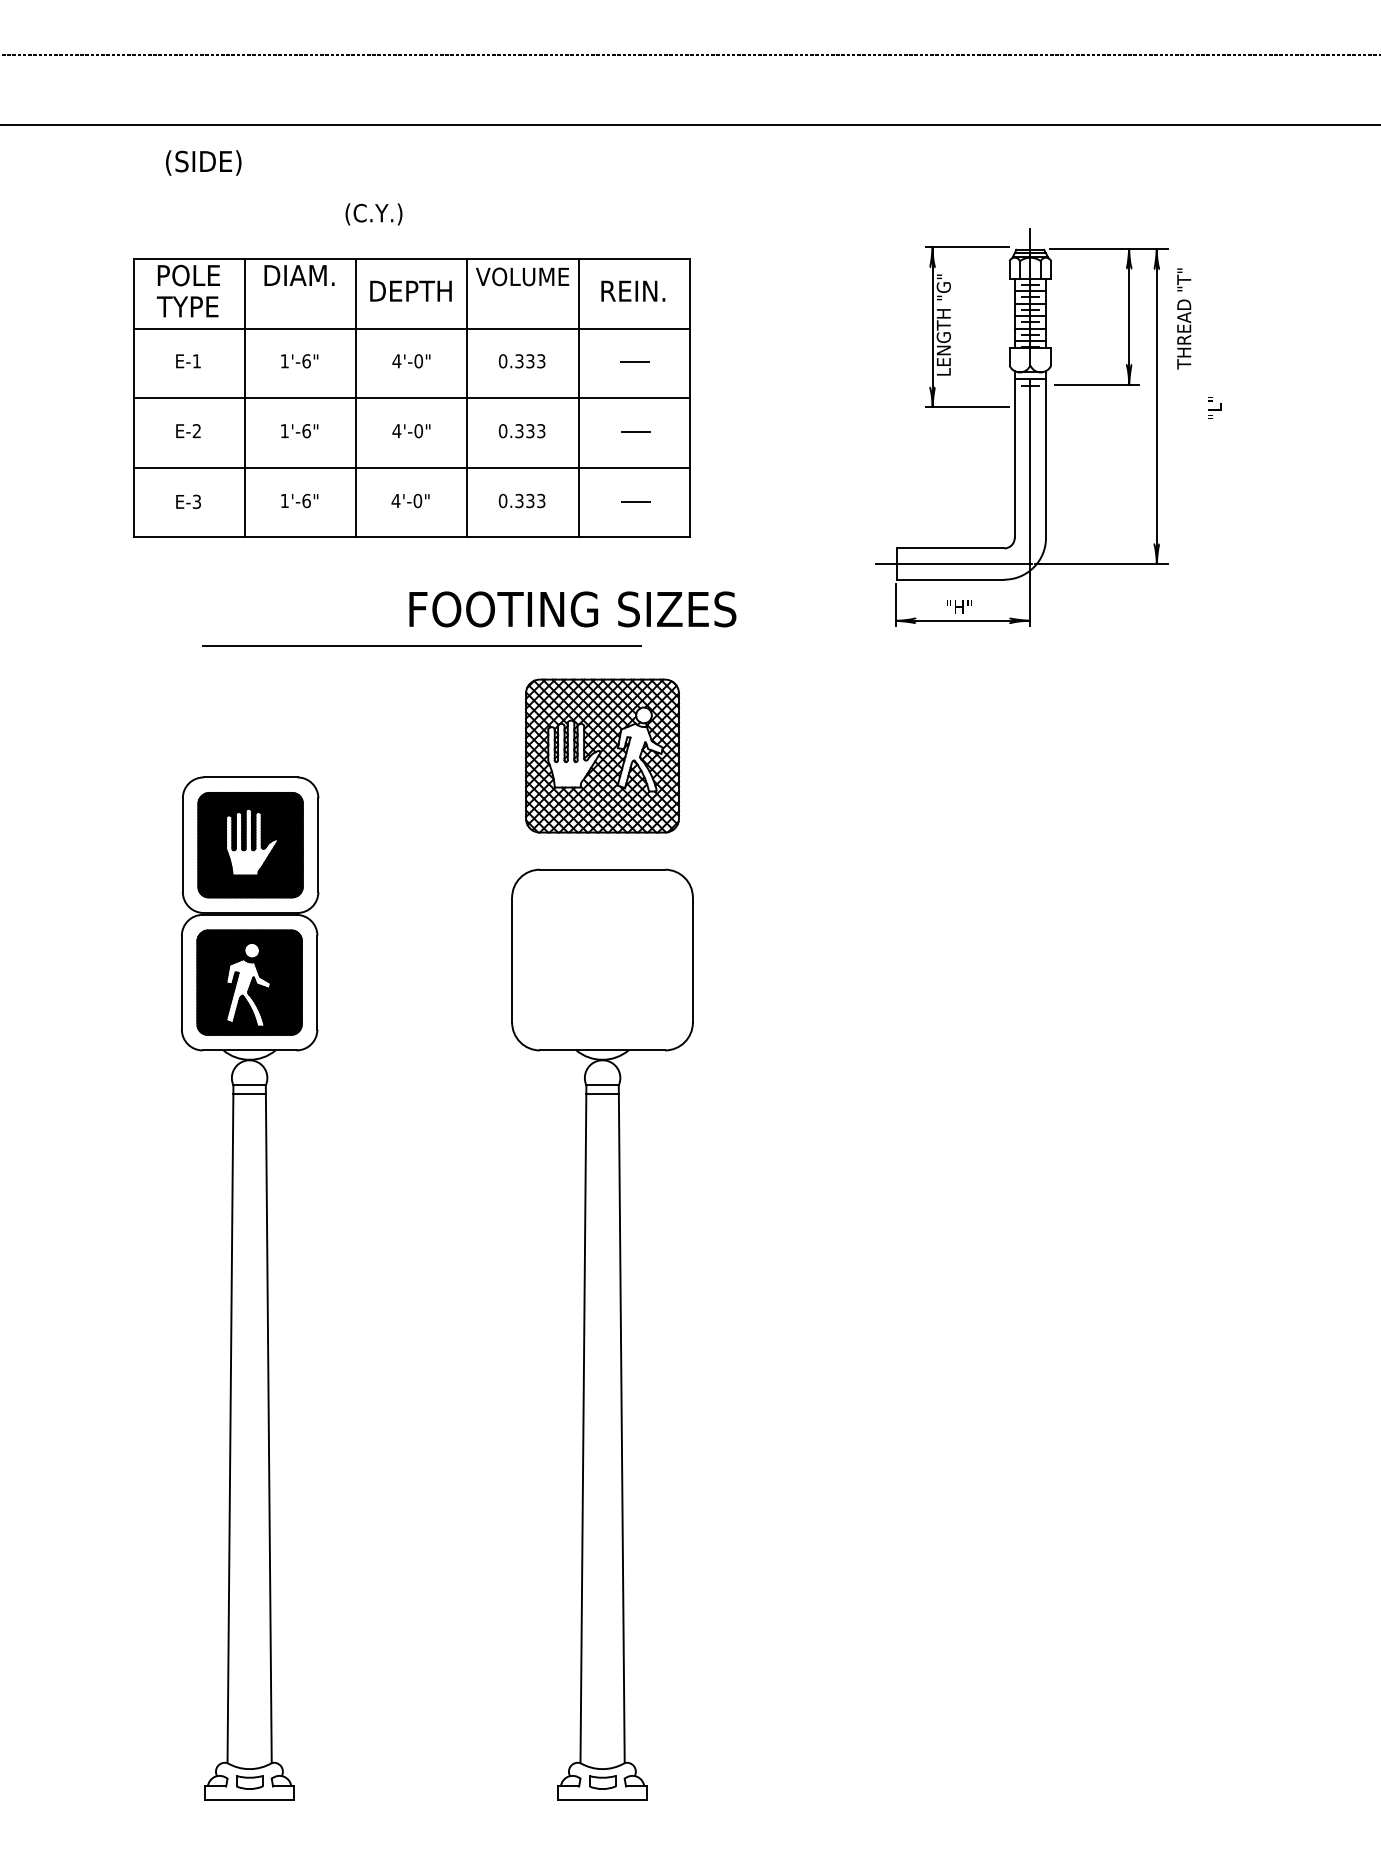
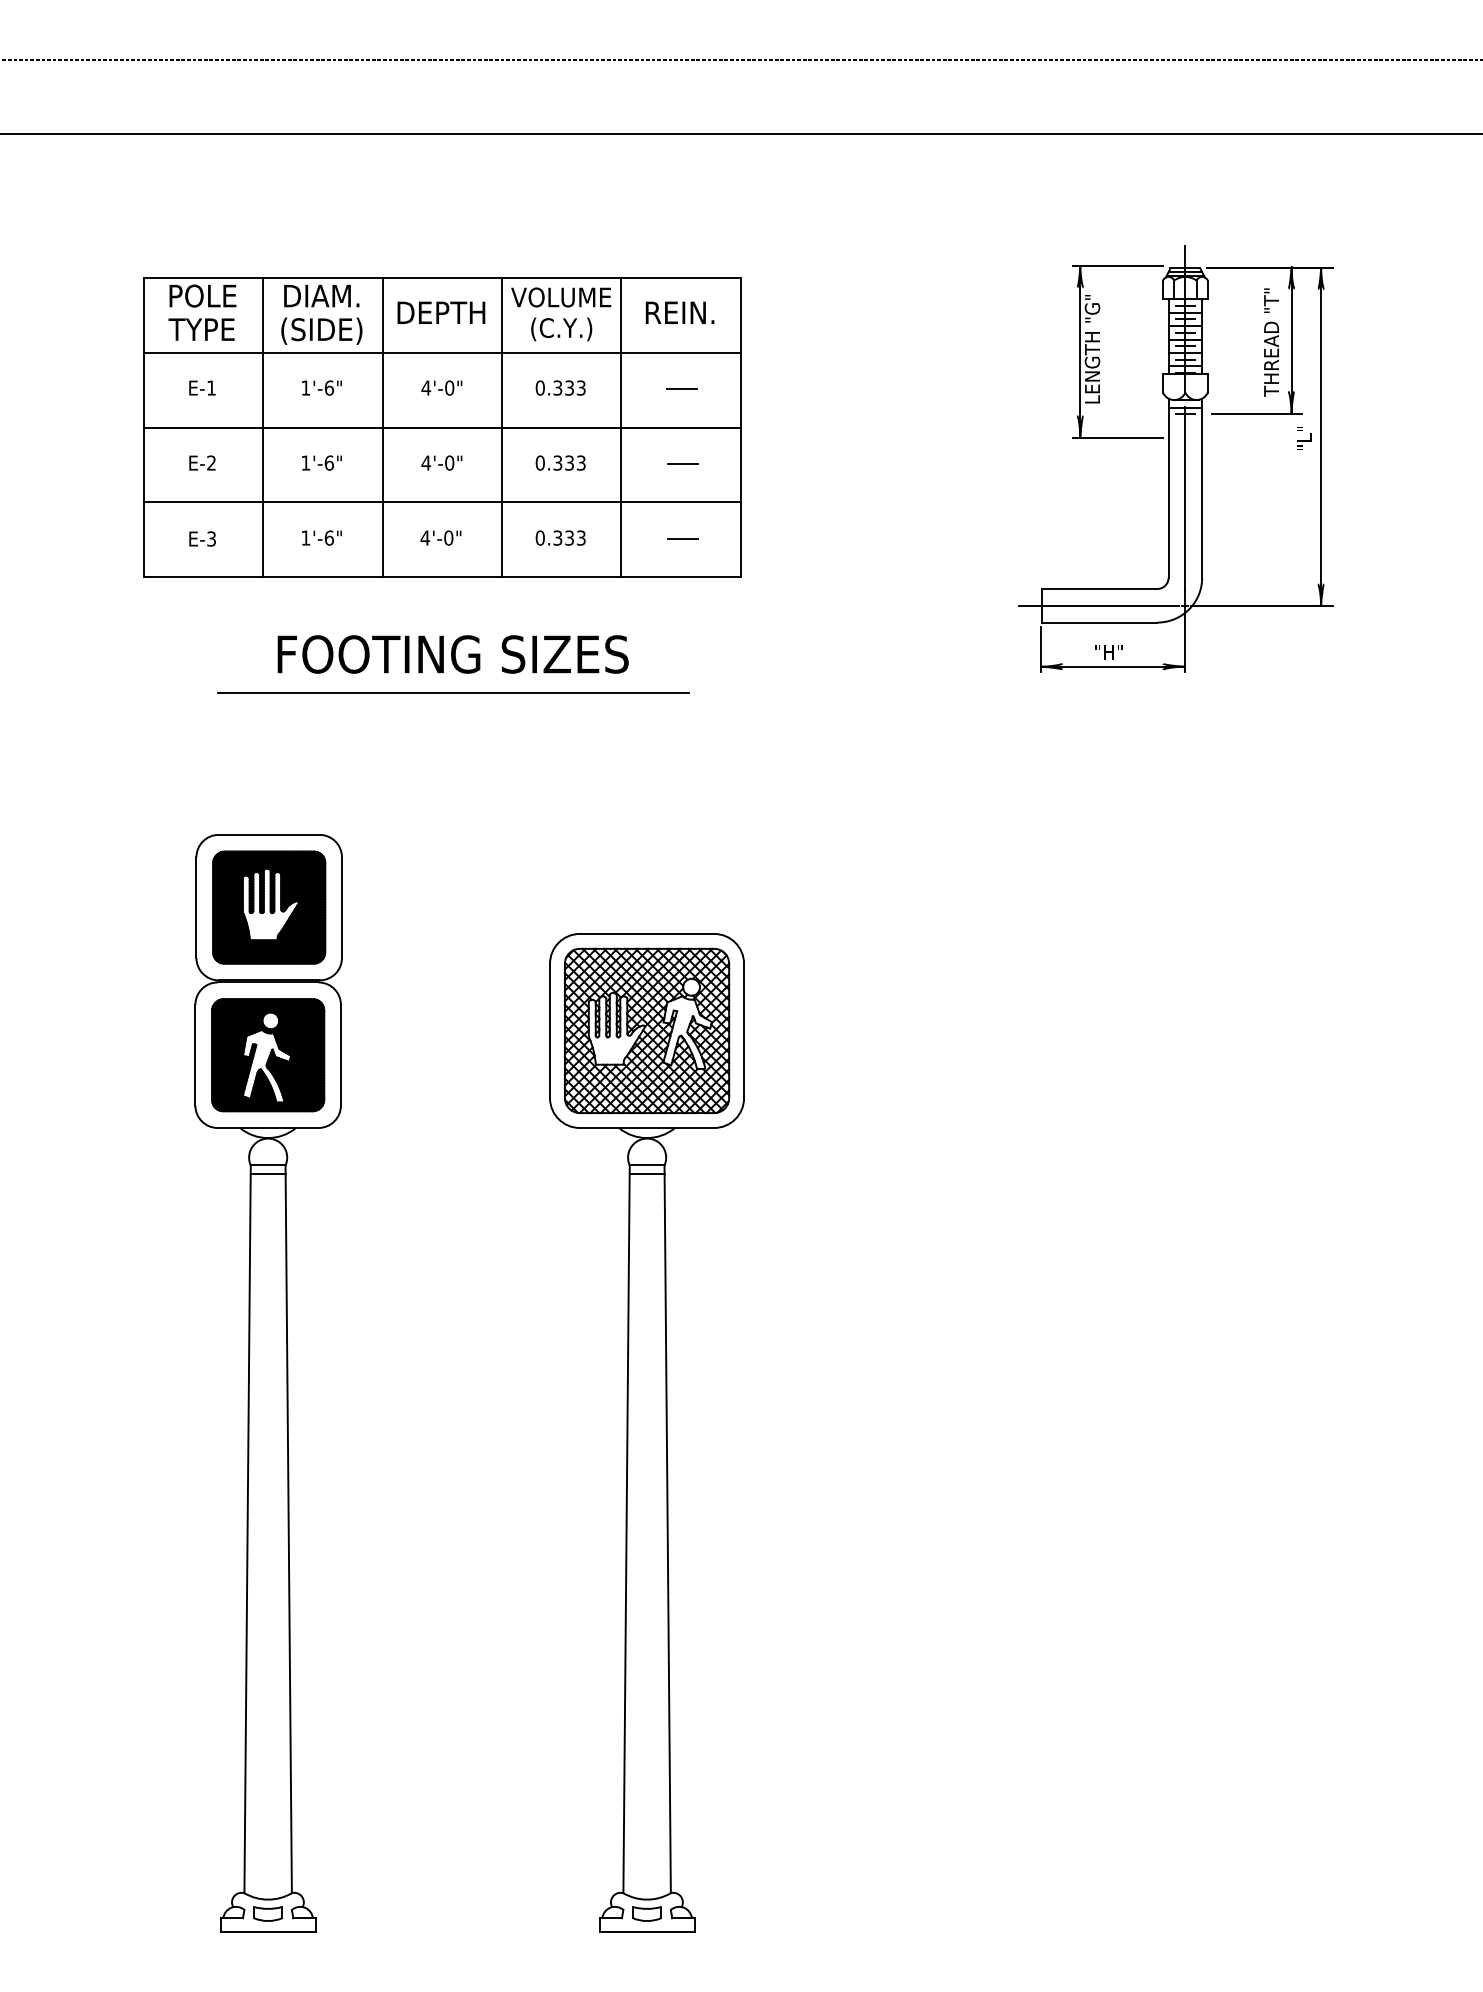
text: (203, 162) -> (321, 330), moved
text: (373, 214) -> (561, 329), moved
part: (1021, 426) -> (1175, 458), moved
text: (572, 609) -> (452, 654), moved
part: (602, 755) -> (646, 1030), moved

